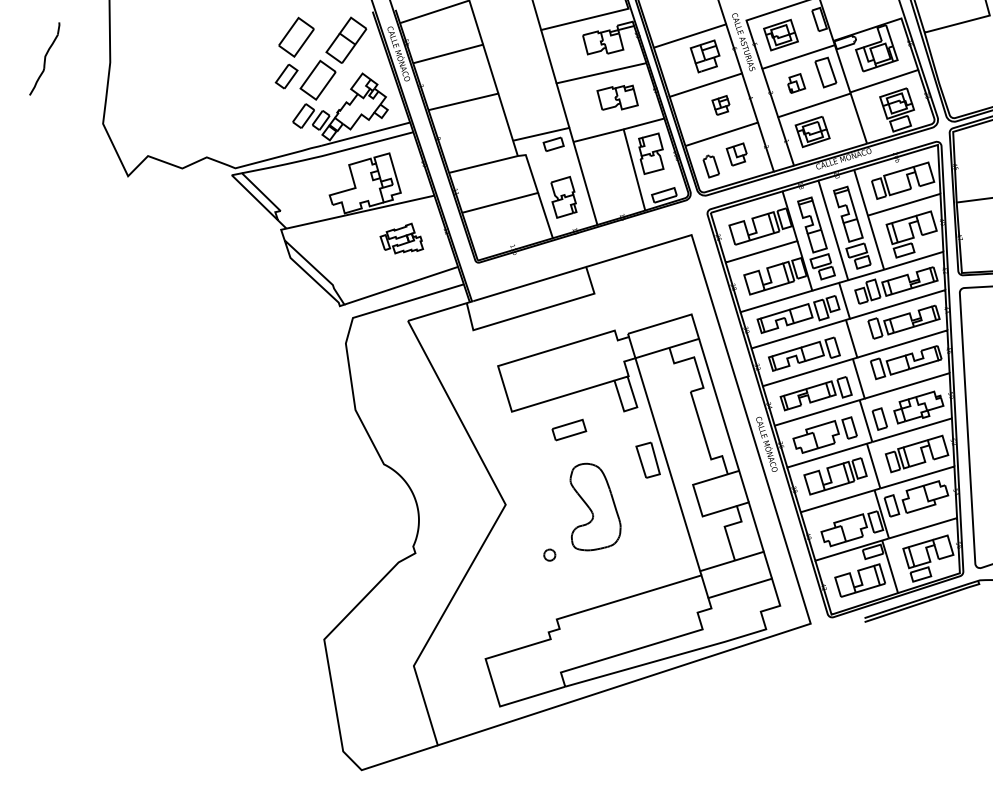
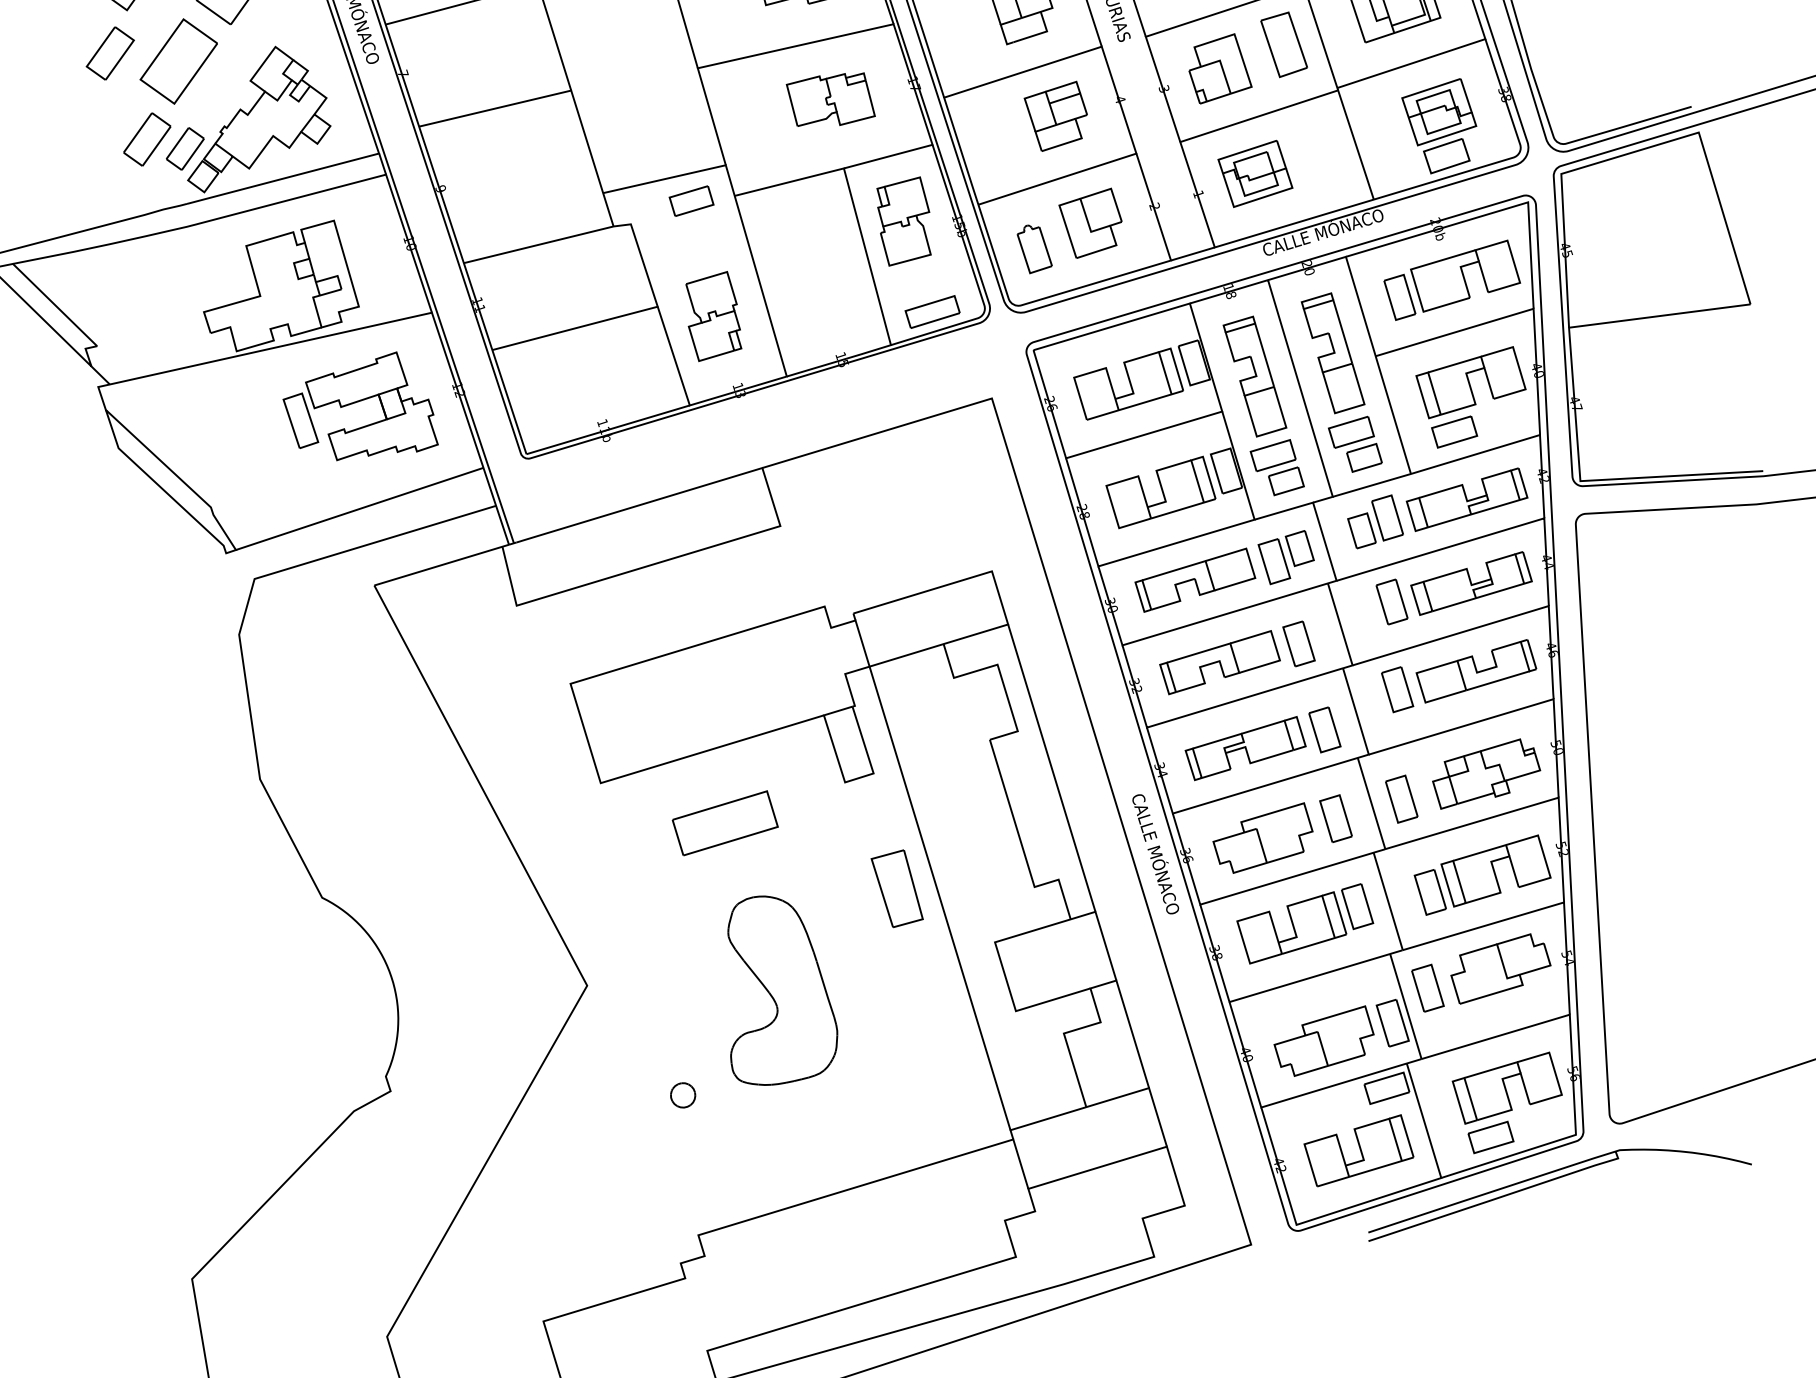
part: (796, 83) -> (1220, 68), size x1.67
part: (720, 105) -> (1054, 116), size x1.67
part: (736, 154) -> (1089, 223), size x1.43
part: (401, 238) -> (360, 405), size x1.67
part: (569, 429) -> (726, 821), size x1.43

